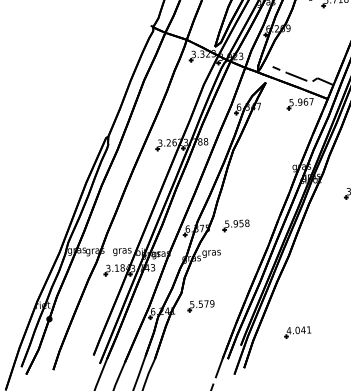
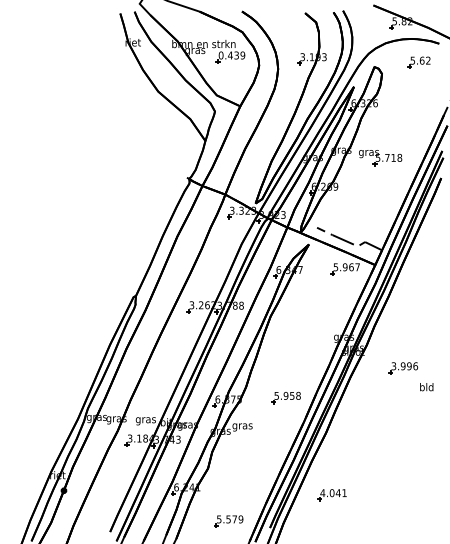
part: (235, 225) -> (285, 397), moved
part: (200, 306) -> (228, 521), moved
part: (297, 332) -> (331, 495), moved

